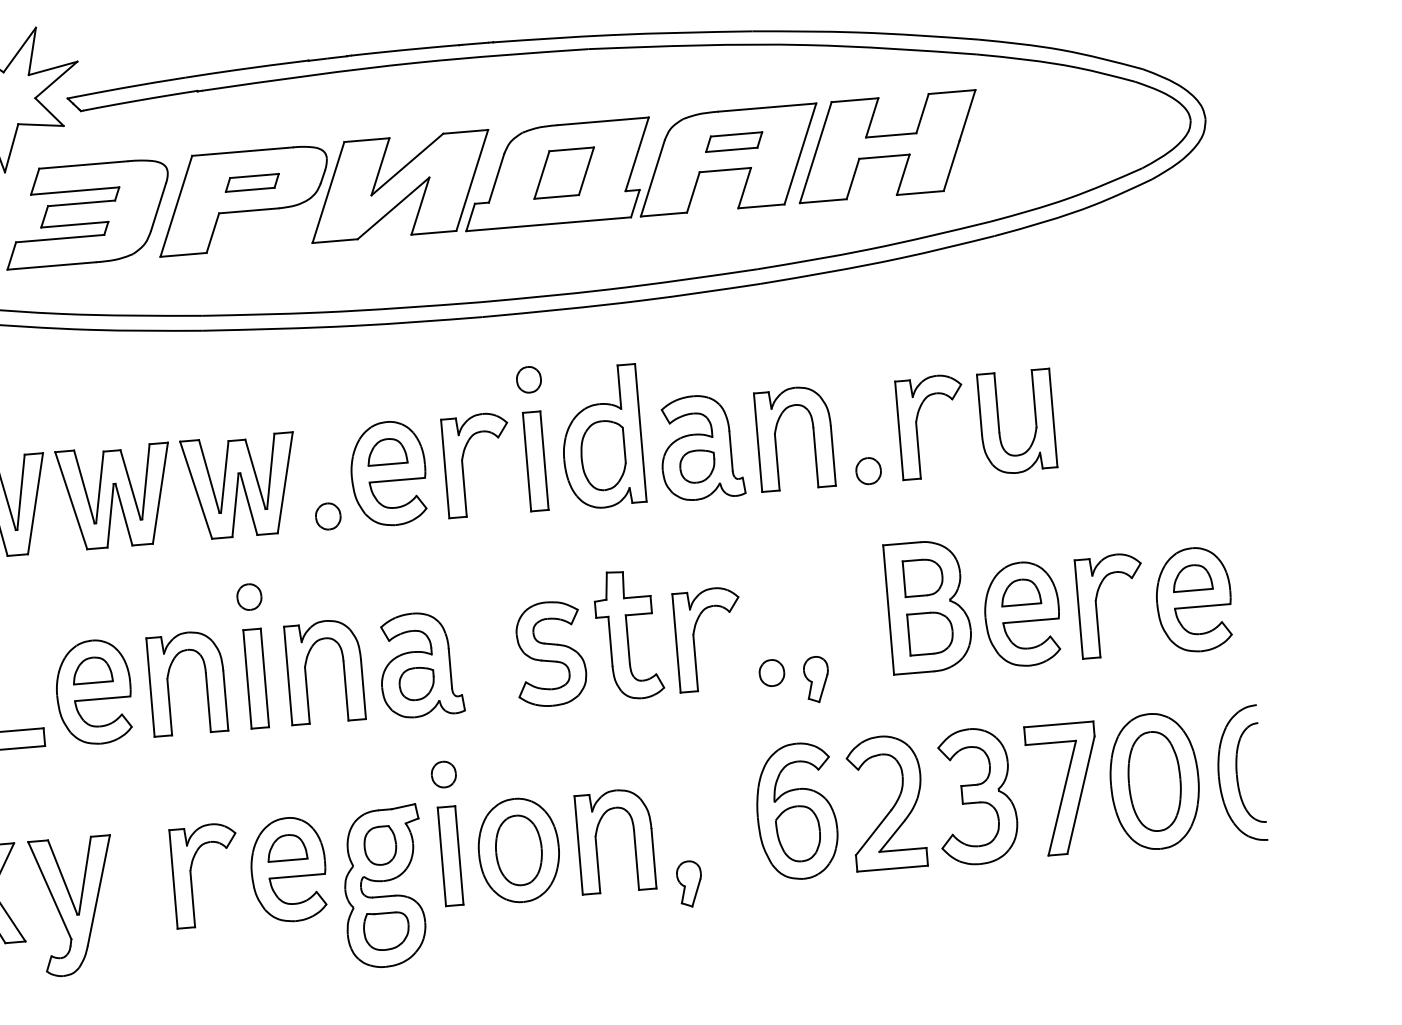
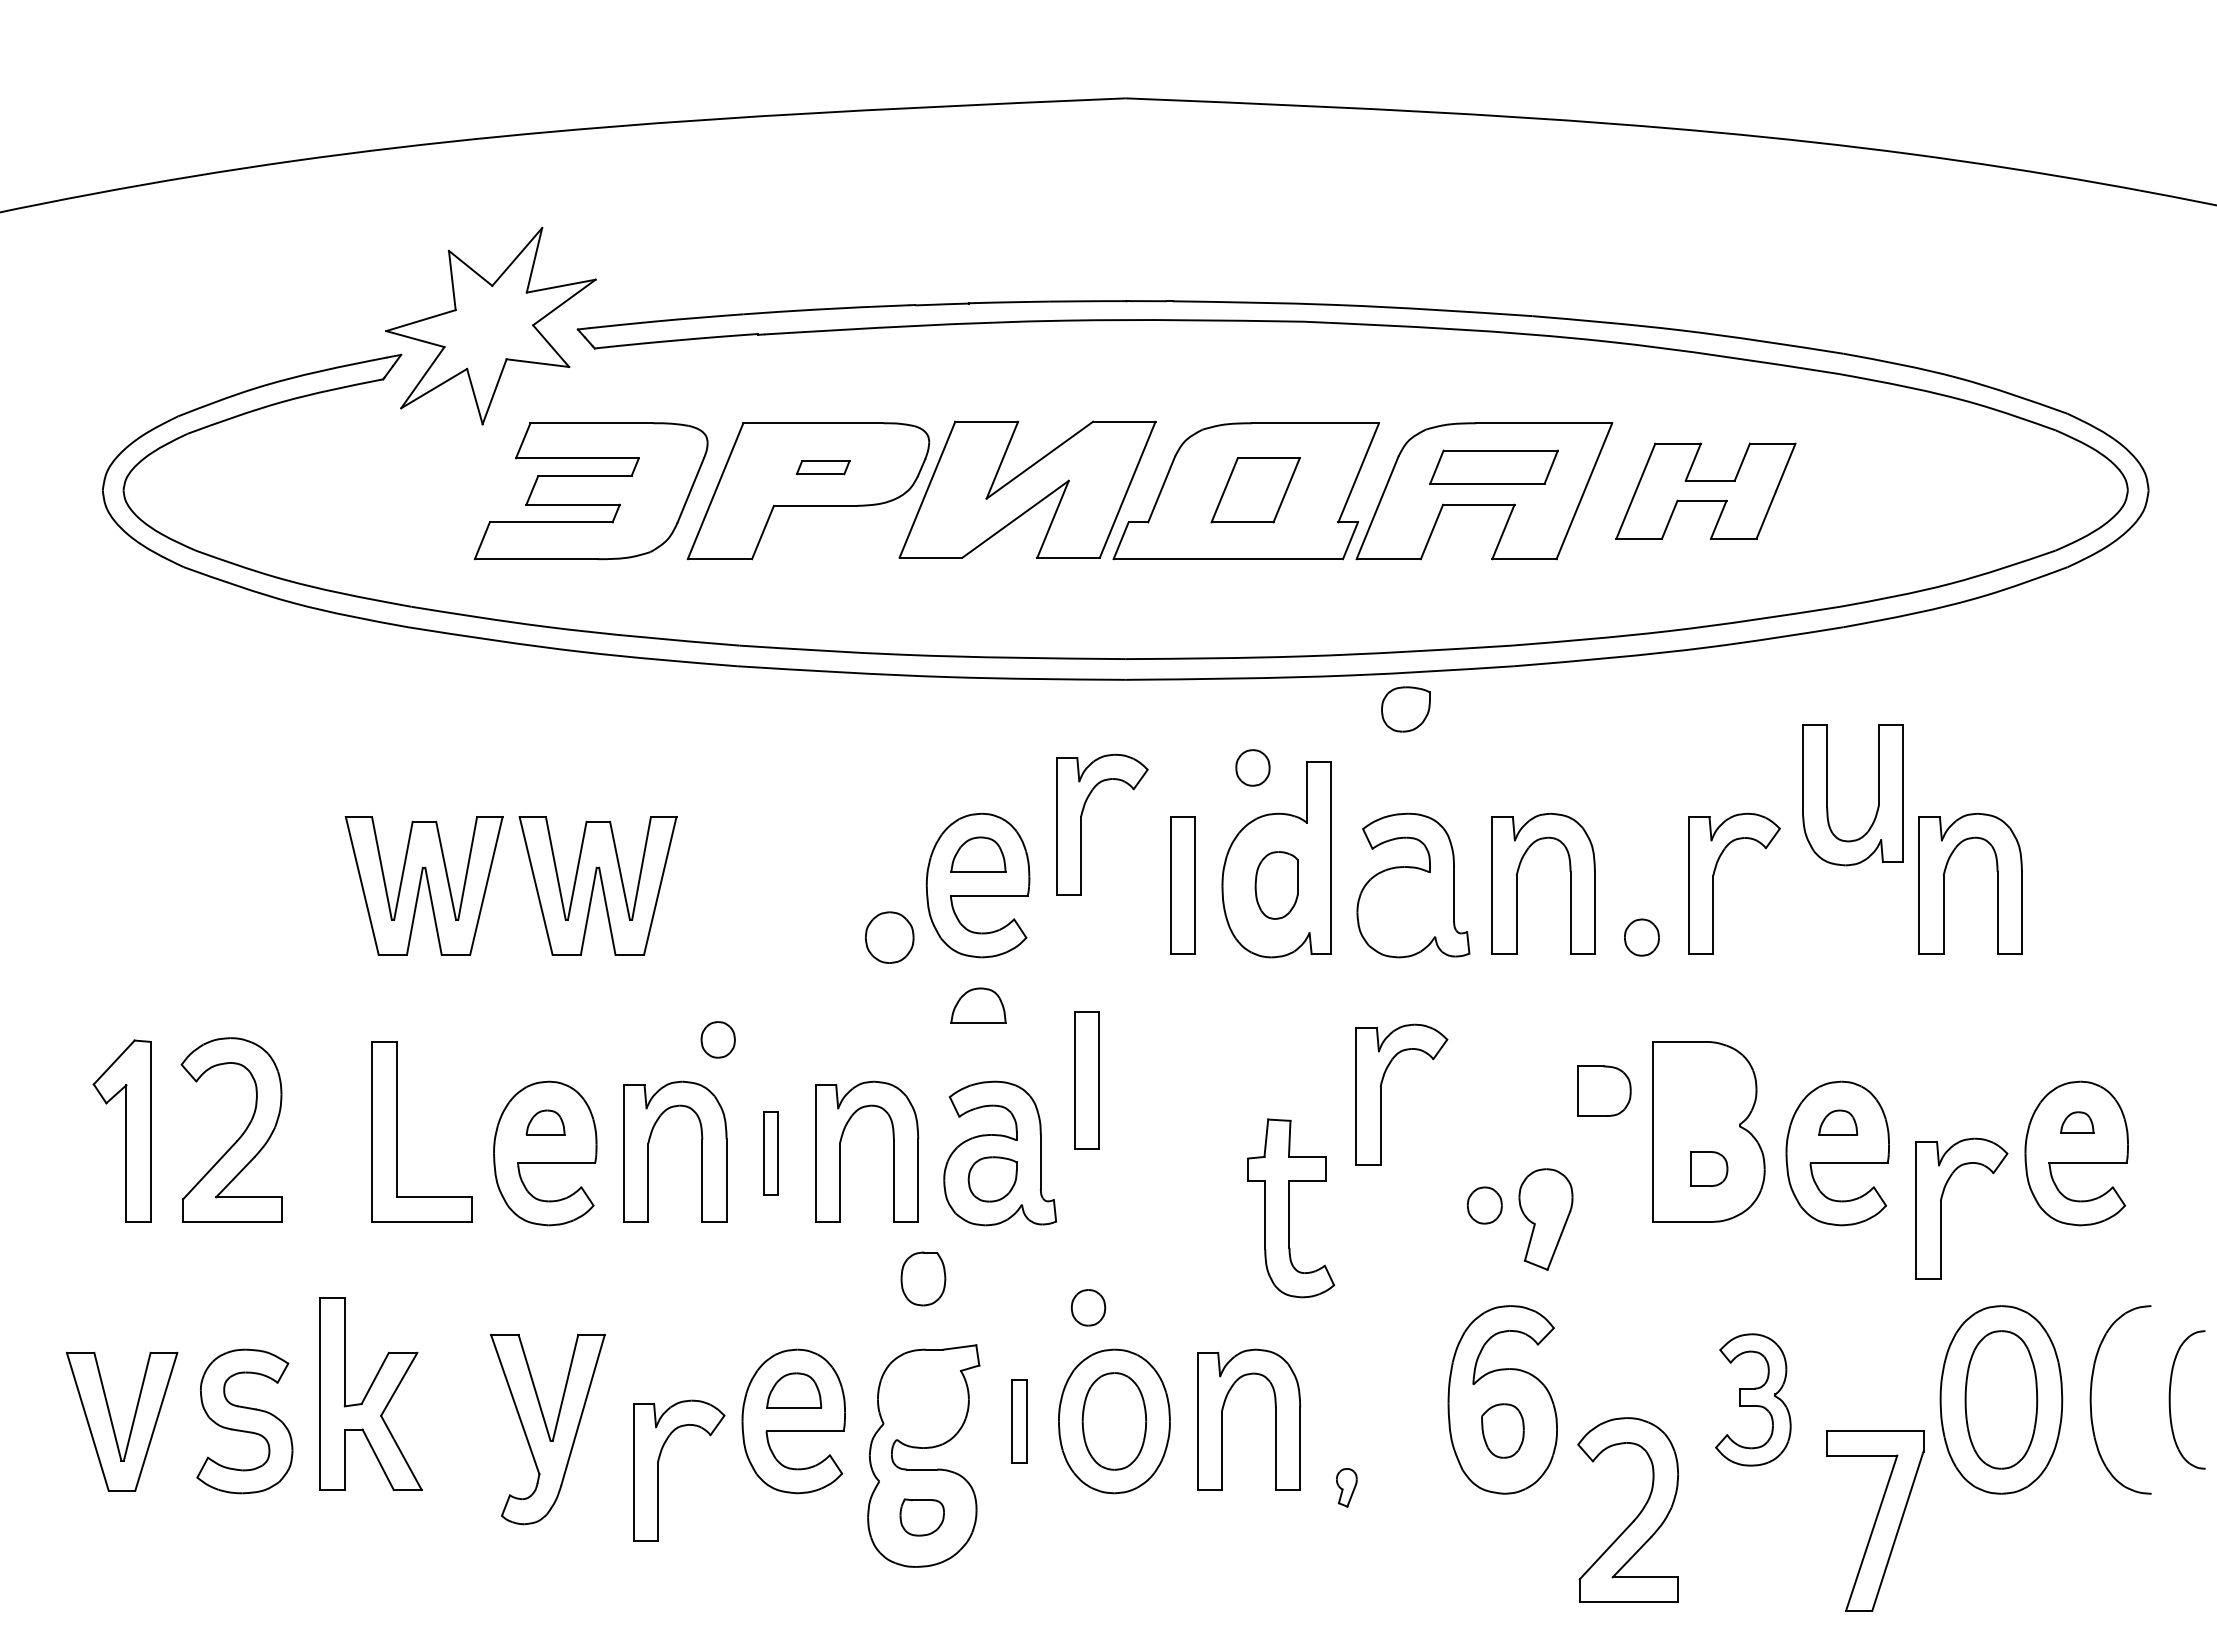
part: (734, 141) -> (1494, 466), size x1.6
part: (887, 146) -> (1705, 491), size x0.7
part: (251, 182) -> (822, 467), size x0.7
part: (528, 379) -> (1252, 767), moved
part: (1082, 414) -> (1944, 883), added
part: (998, 423) -> (1827, 795), moved
part: (603, 455) -> (1276, 885), size x0.7
part: (462, 466) -> (1081, 824), moved
part: (697, 466) -> (1405, 709), moved
part: (240, 486) -> (771, 885), removed
part: (328, 516) -> (889, 937), size x1.4
part: (396, 559) -> (978, 1005), added
part: (923, 577) -> (1604, 1090), moved
part: (1192, 577) -> (2077, 1122), size x0.6
part: (1020, 592) -> (1838, 1122), size x0.7
part: (248, 596) -> (717, 1039), moved
part: (1096, 606) -> (1941, 1208), moved
part: (478, 607) -> (1086, 1080), added
part: (931, 632) -> (1709, 1168), size x0.6
part: (628, 635) -> (1291, 1208), moved
part: (694, 640) -> (1381, 1094), moved
part: (550, 654) -> (1180, 1153), removed
part: (92, 670) -> (545, 1122), size x0.7
part: (255, 678) -> (770, 1153), size x0.6
part: (816, 679) -> (1545, 1219), size x1.6
part: (443, 774) -> (1088, 1307), moved
part: (1237, 774) -> (2170, 1399), moved
part: (1064, 788) -> (1875, 1520), moved
part: (976, 796) -> (1753, 1399), size x0.7
part: (892, 806) -> (1636, 1516), moved
part: (798, 833) -> (1502, 1430), size x0.7
part: (380, 845) -> (923, 1278), moved
part: (450, 856) -> (1019, 1421), size x0.6
part: (191, 876) -> (658, 1470), moved
part: (689, 883) -> (1346, 1487), size x0.6
part: (74, 906) -> (547, 1429), moved
part: (386, 931) -> (922, 1517), size x0.7

